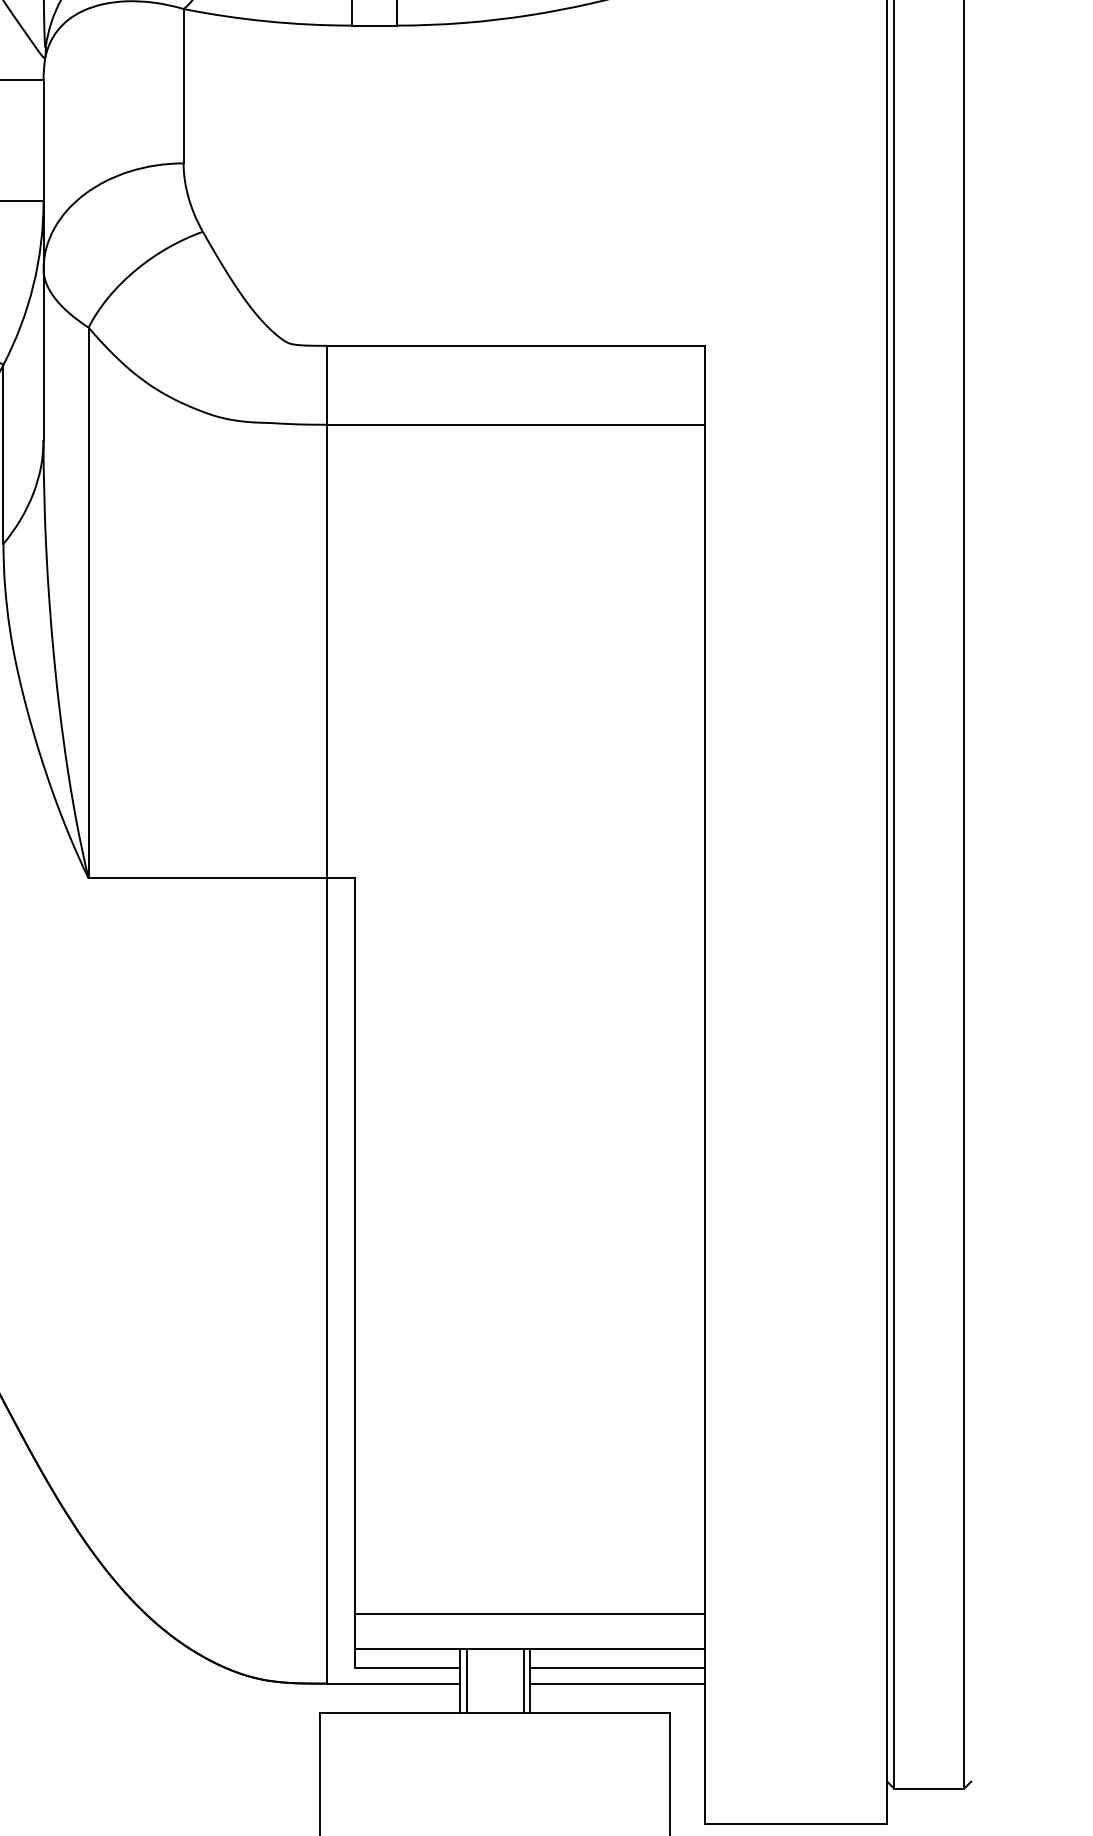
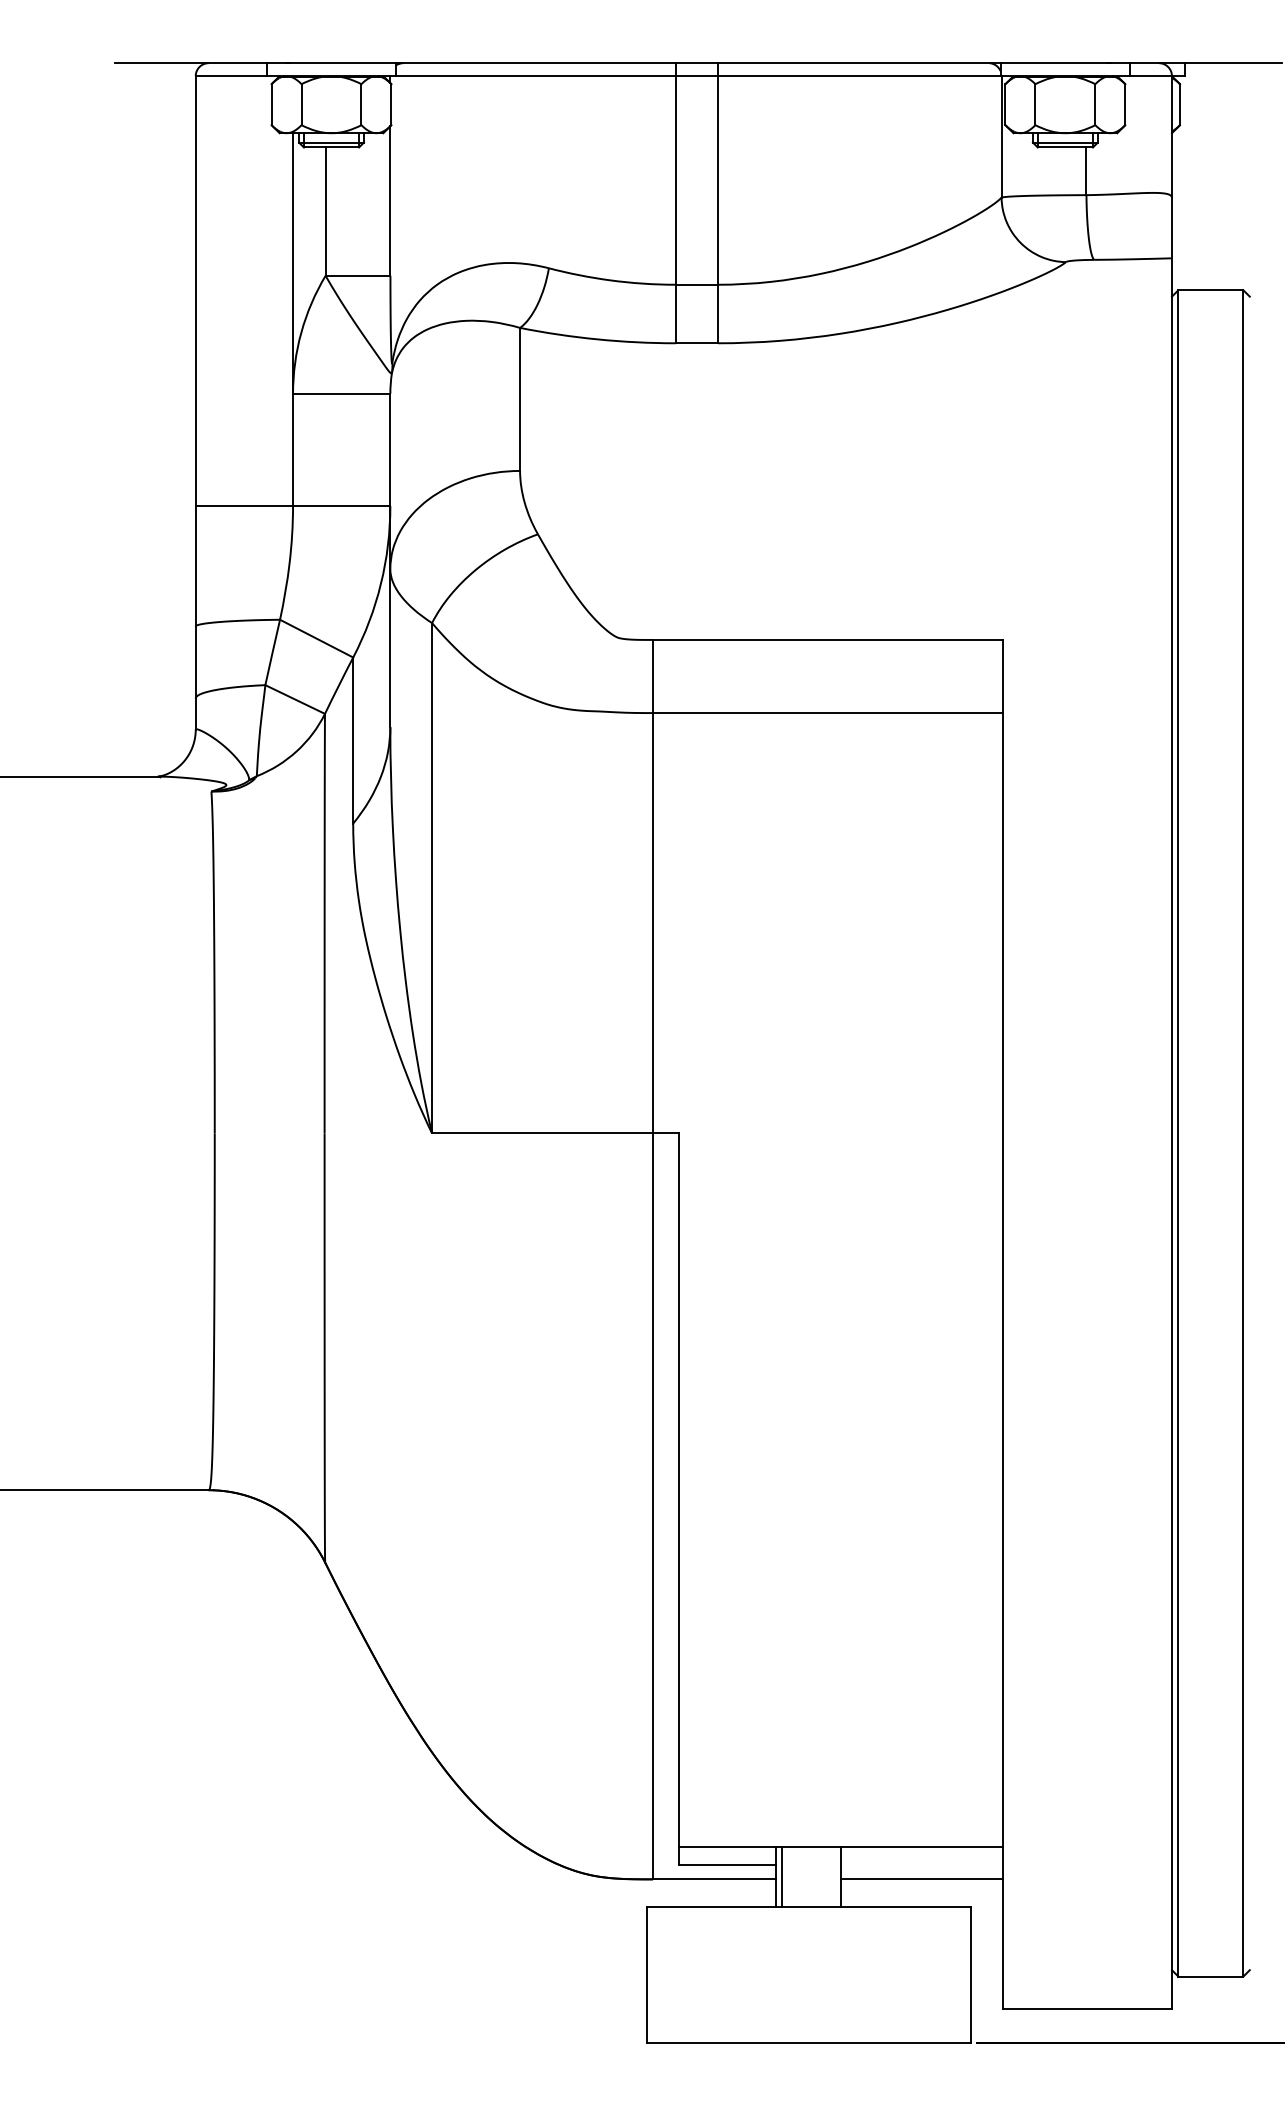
line: (529, 1613) -> (840, 1814), removed
line: (617, 1668) -> (922, 1865), removed
line: (524, 1680) -> (835, 1876), removed

